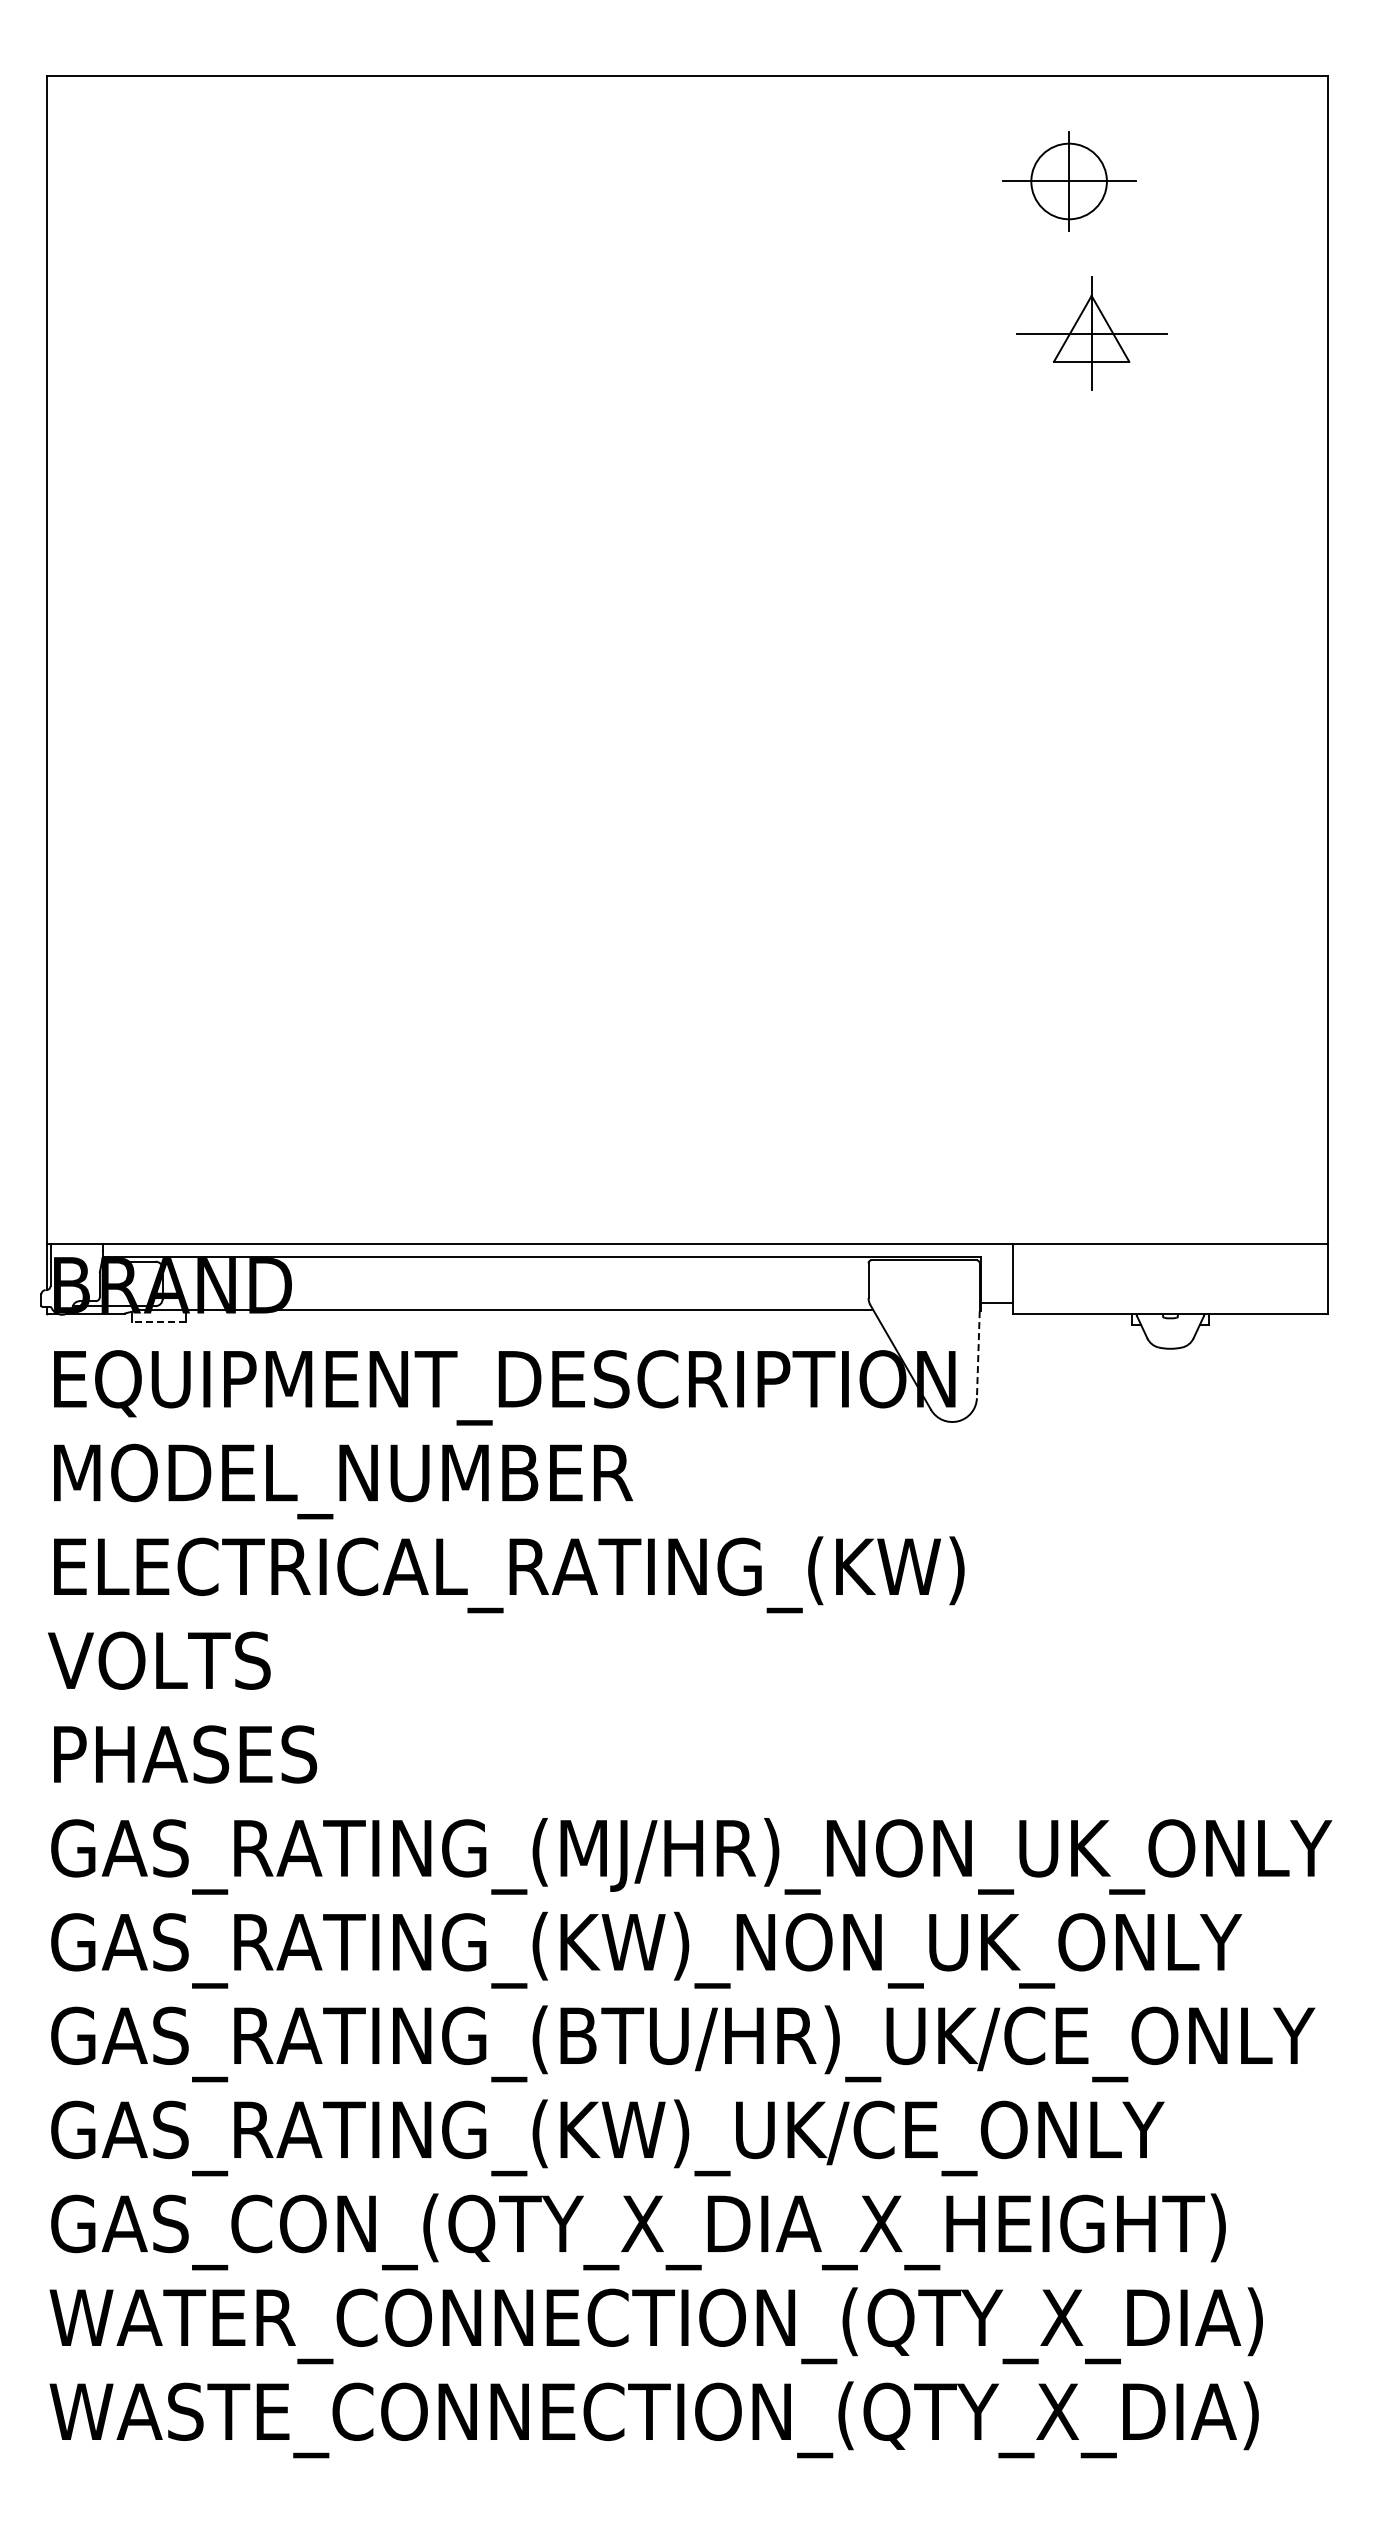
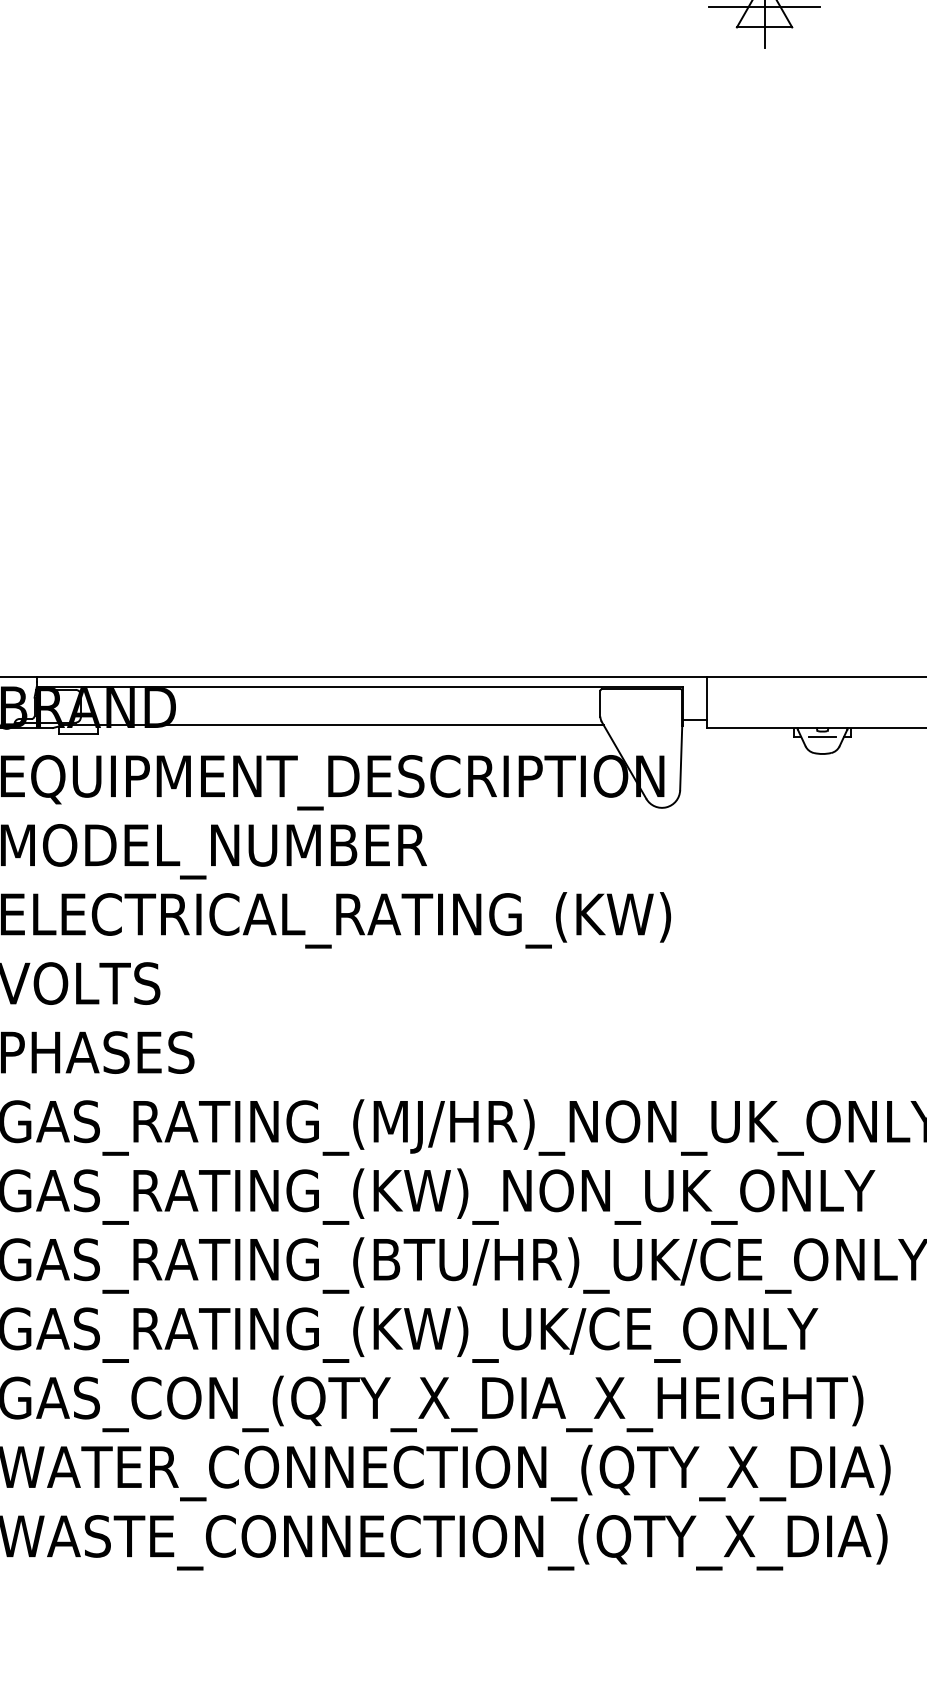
line: (159, 1321) -> (78, 733), dashed -> solid
line: (1170, 1326) -> (822, 737), added
line: (978, 1354) -> (681, 758), dashed -> solid

